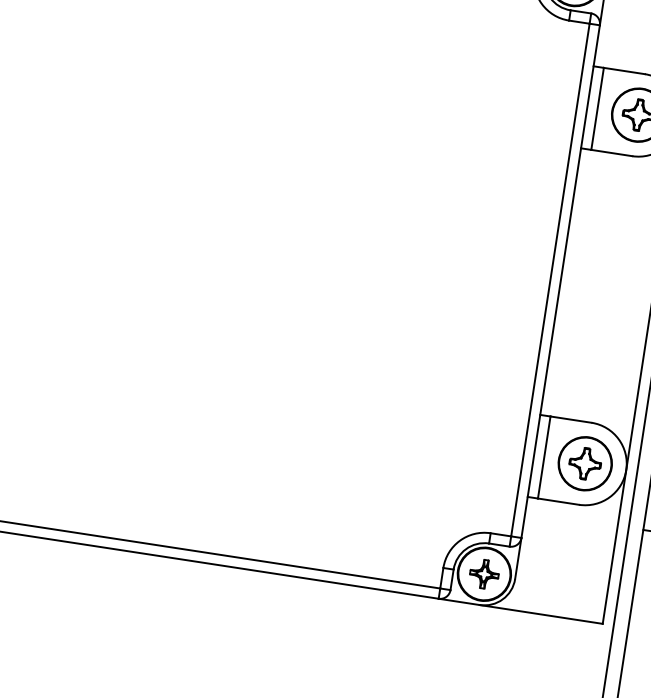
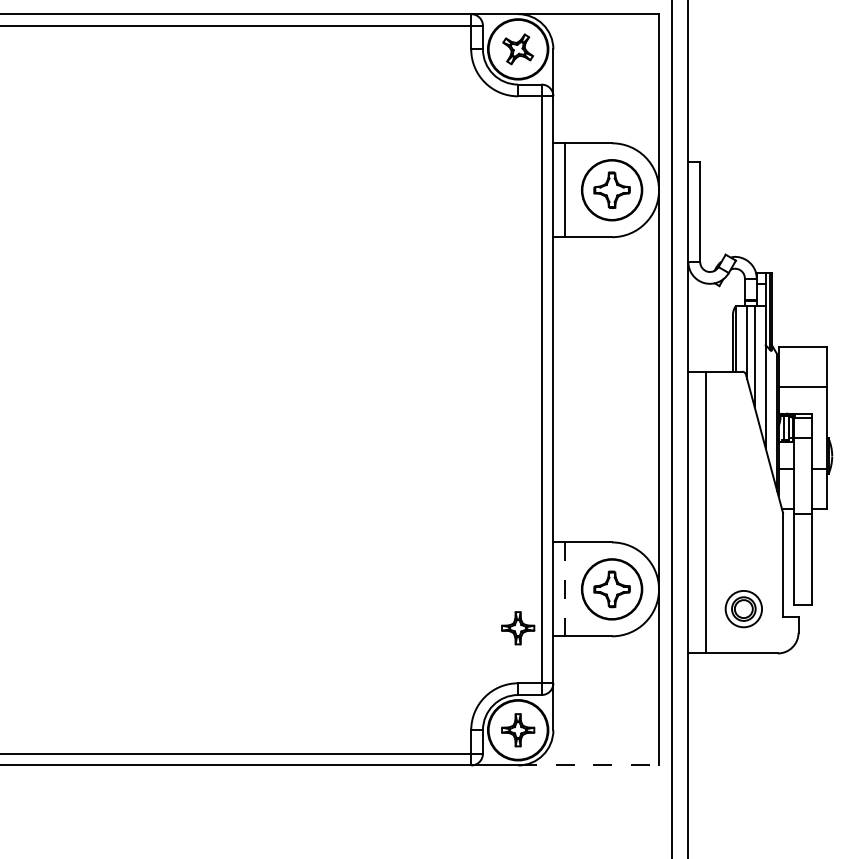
line: (544, 457) -> (565, 589), solid -> dashed
part: (498, 485) -> (518, 628), added
line: (541, 614) -> (589, 765), solid -> dashed

